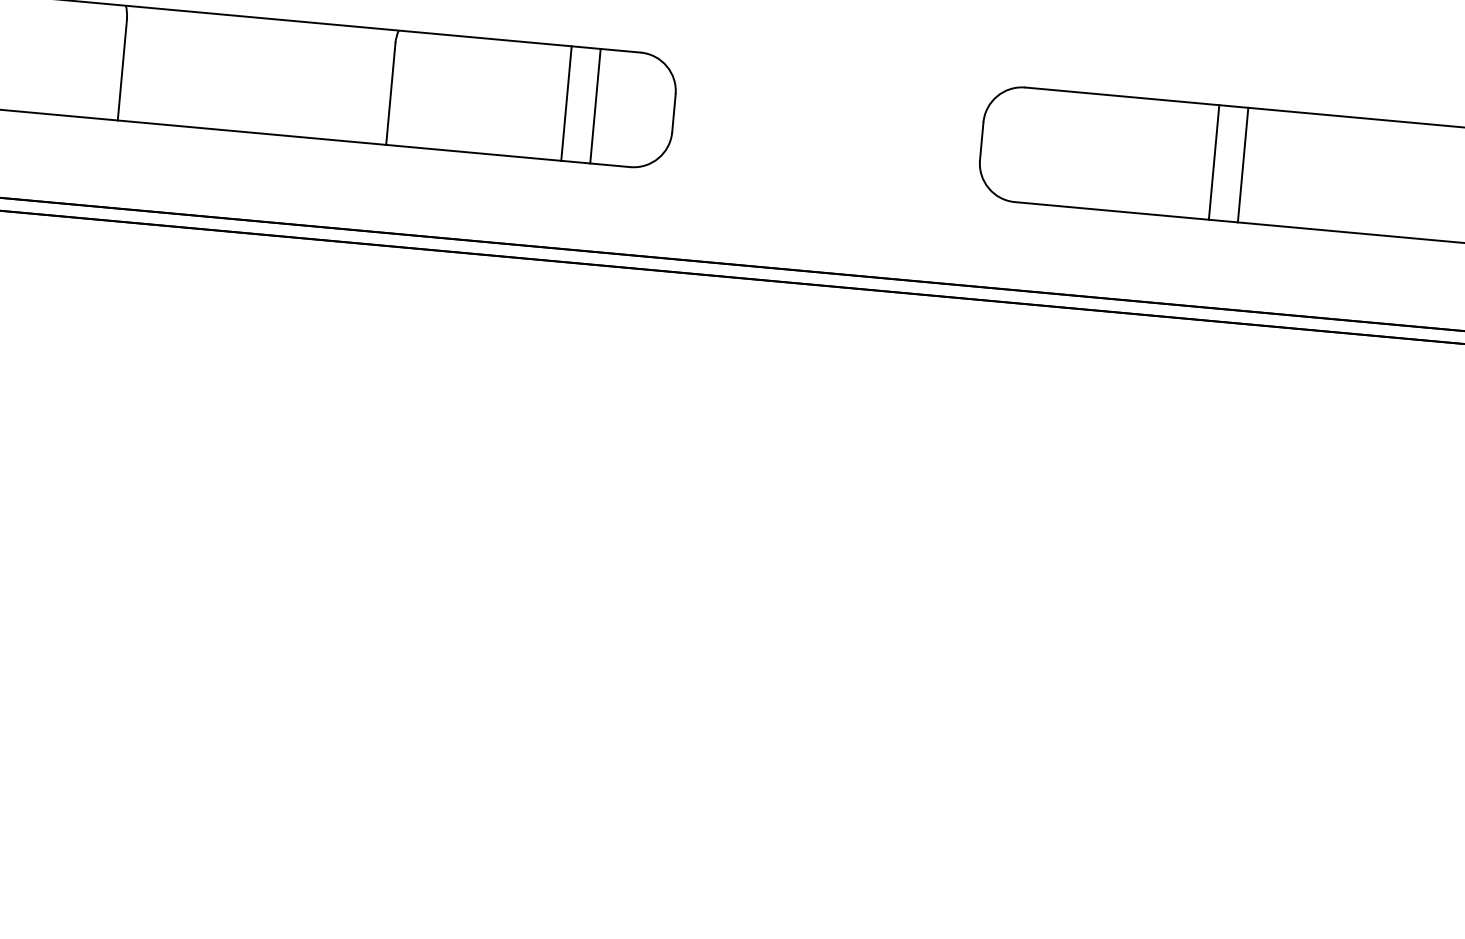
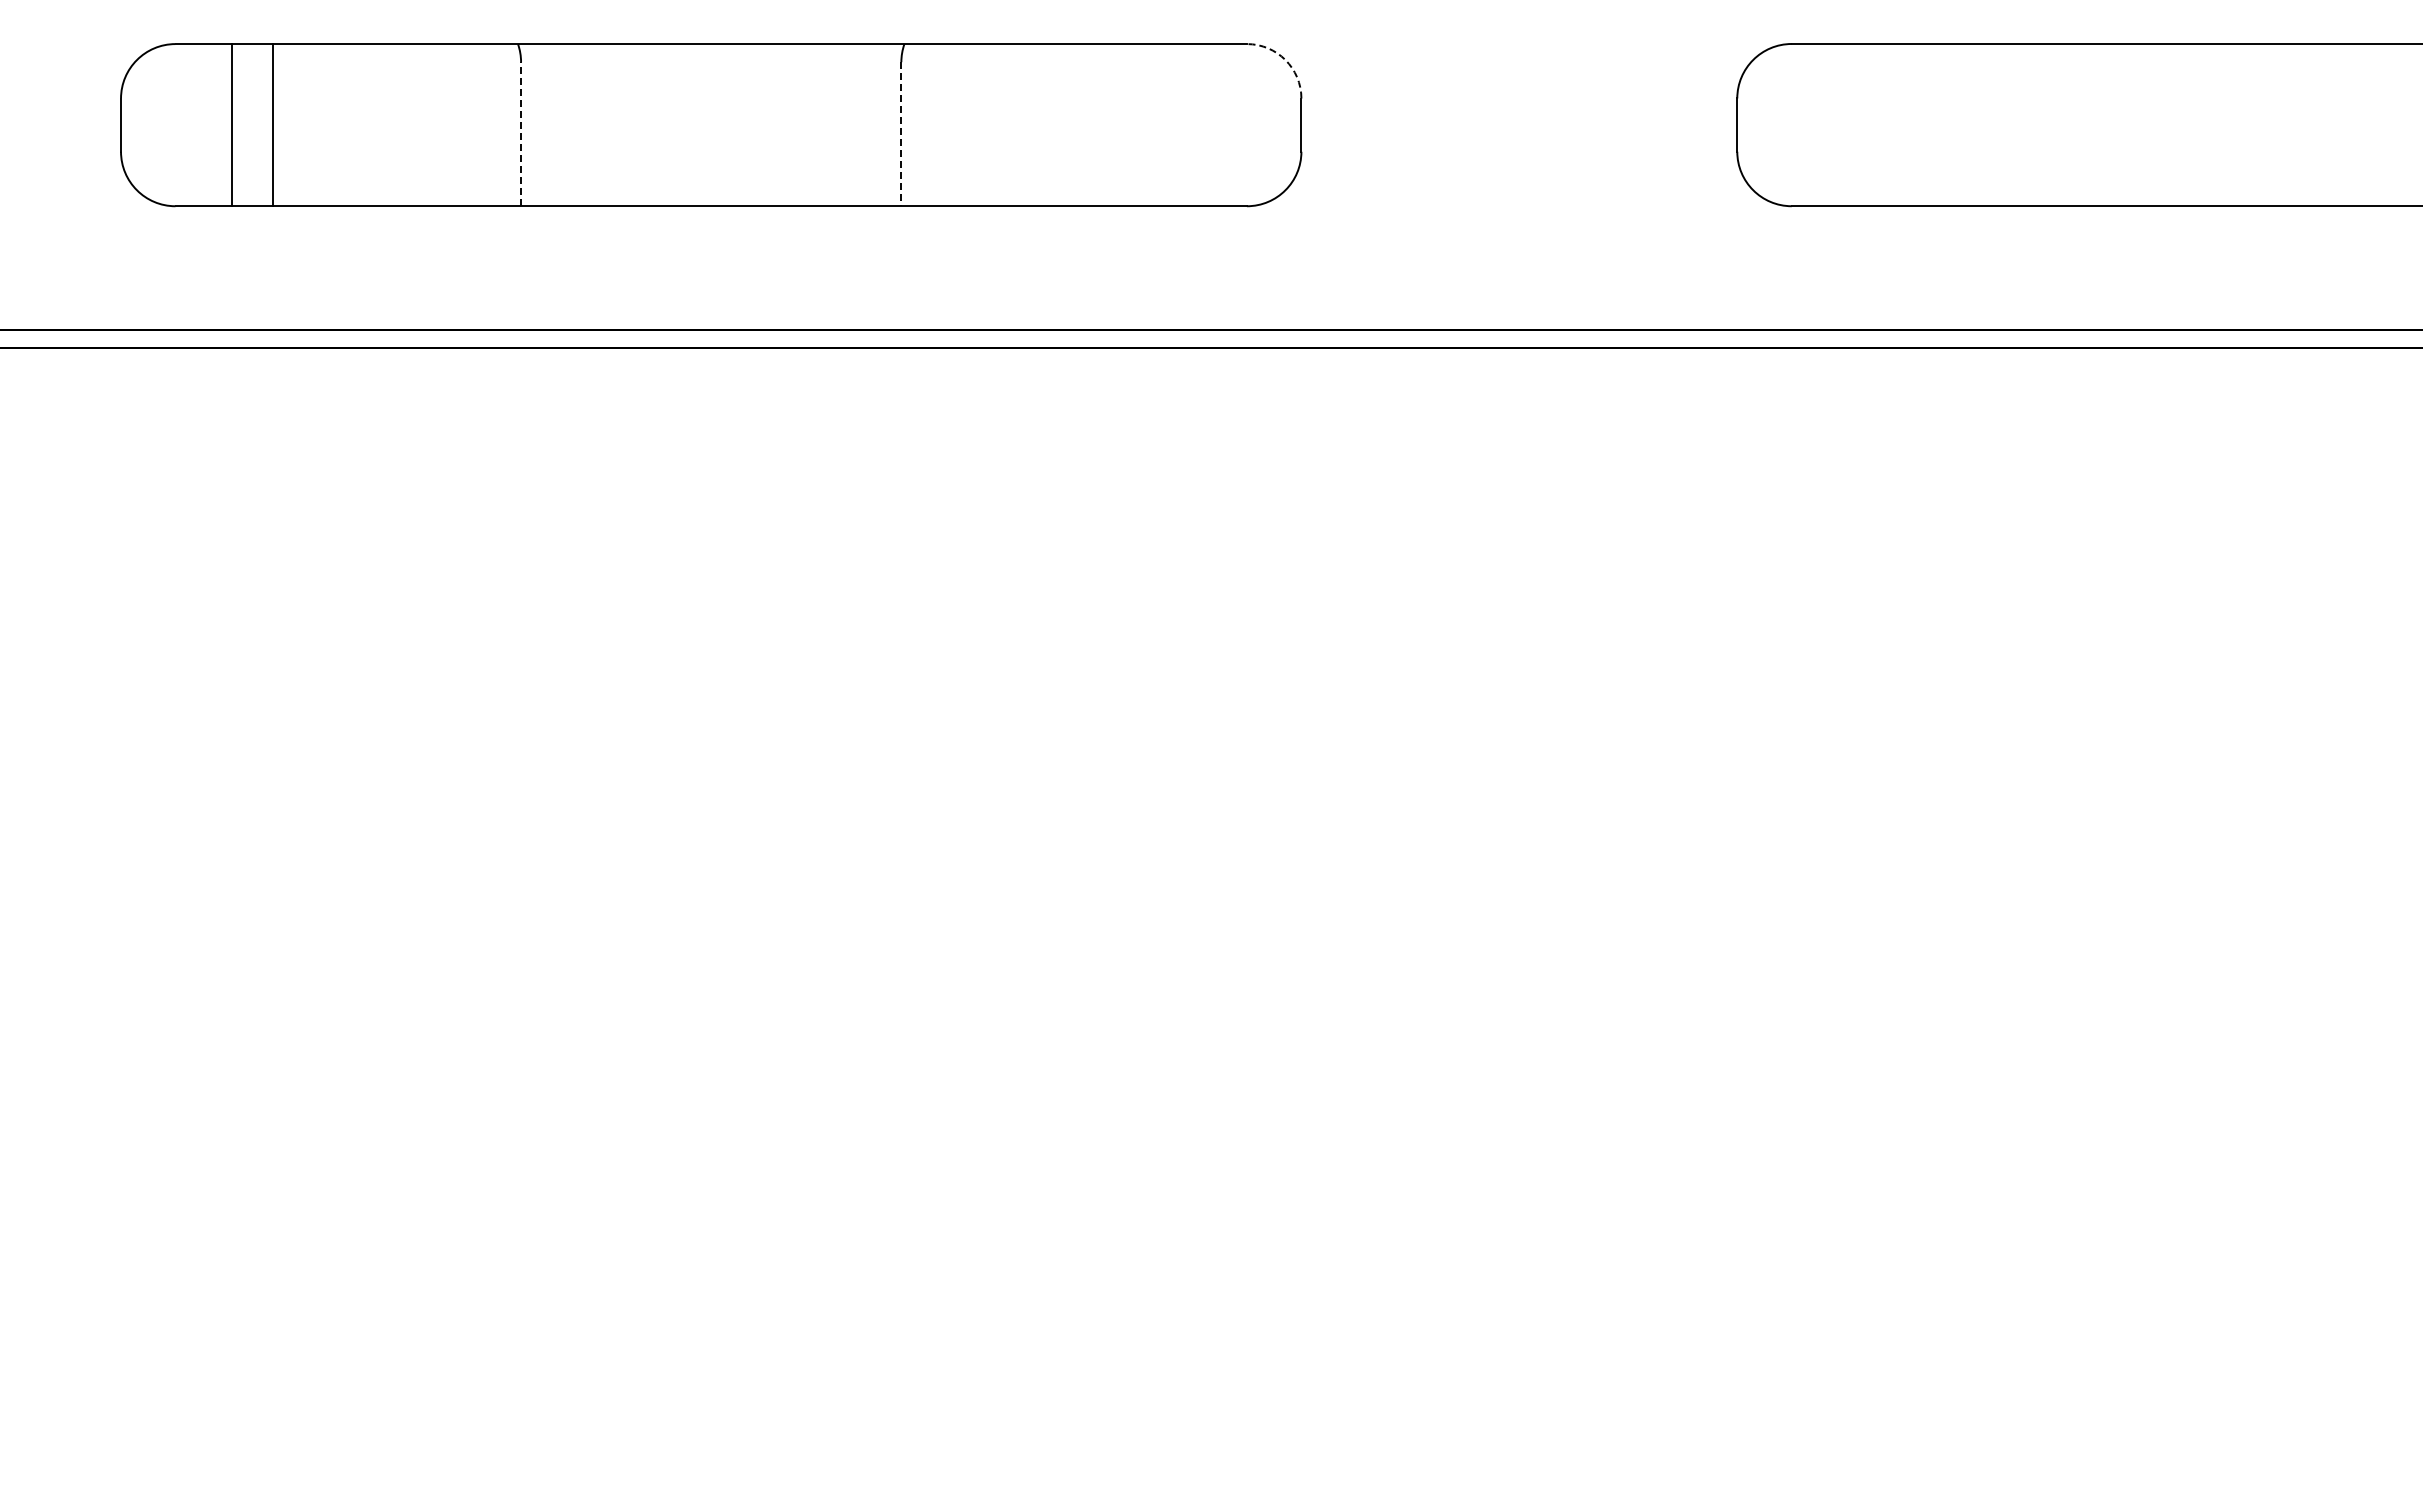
arc: (666, 66) -> (1285, 60), solid -> dashed
line: (122, 69) -> (521, 133), solid -> dashed
line: (390, 94) -> (901, 134), solid -> dashed
line: (566, 103) -> (1149, 125), removed
line: (595, 106) -> (1190, 125), removed
line: (1214, 162) -> (2066, 124), removed
line: (1243, 164) -> (2107, 124), removed

